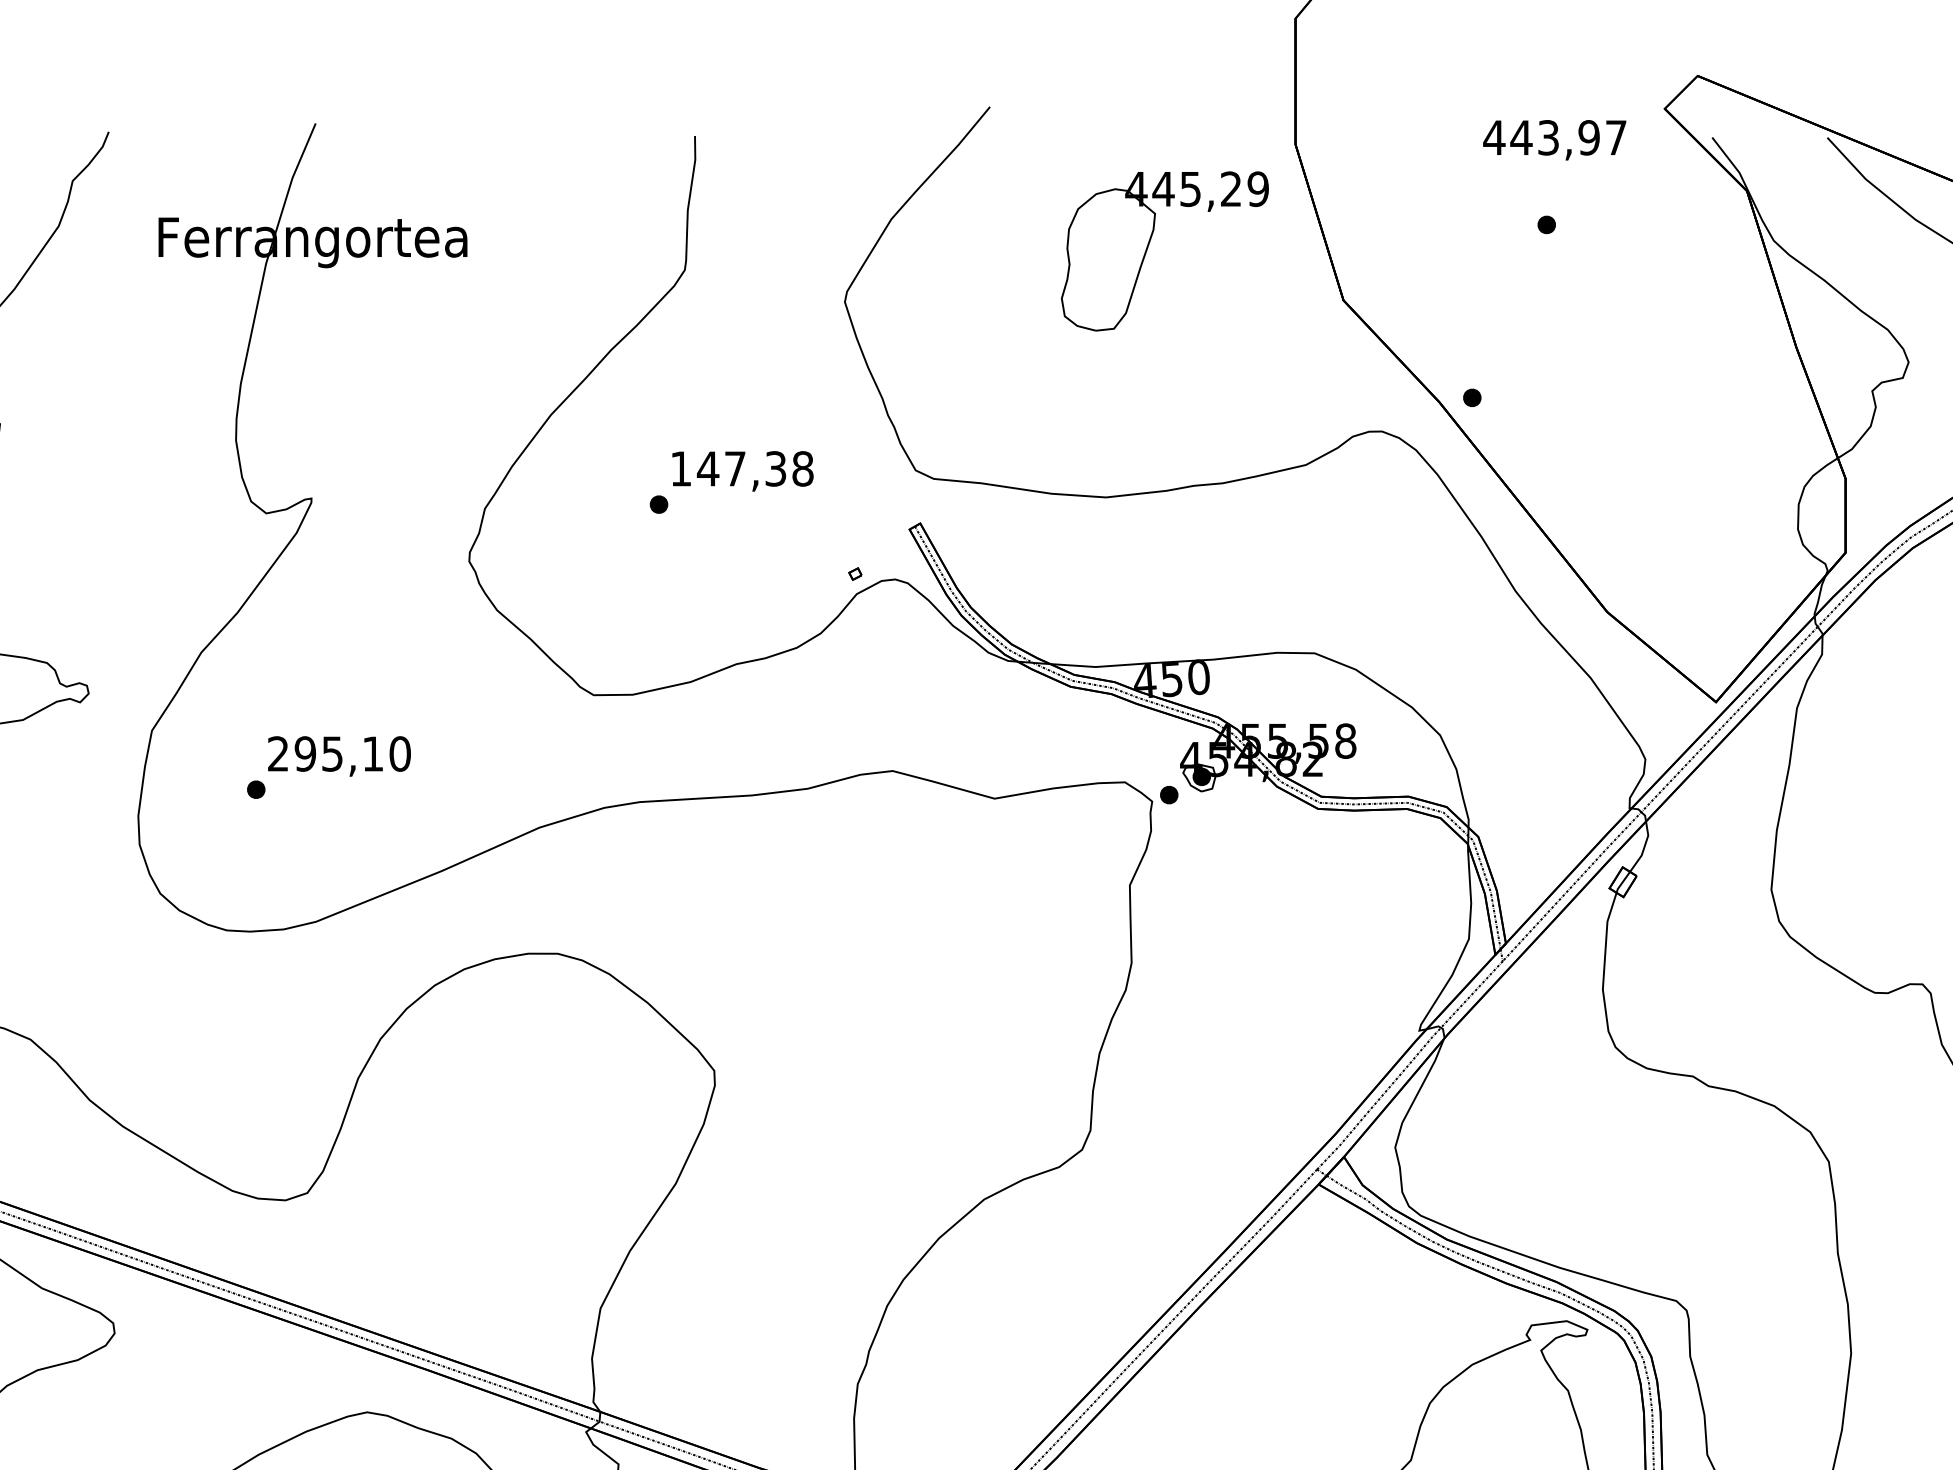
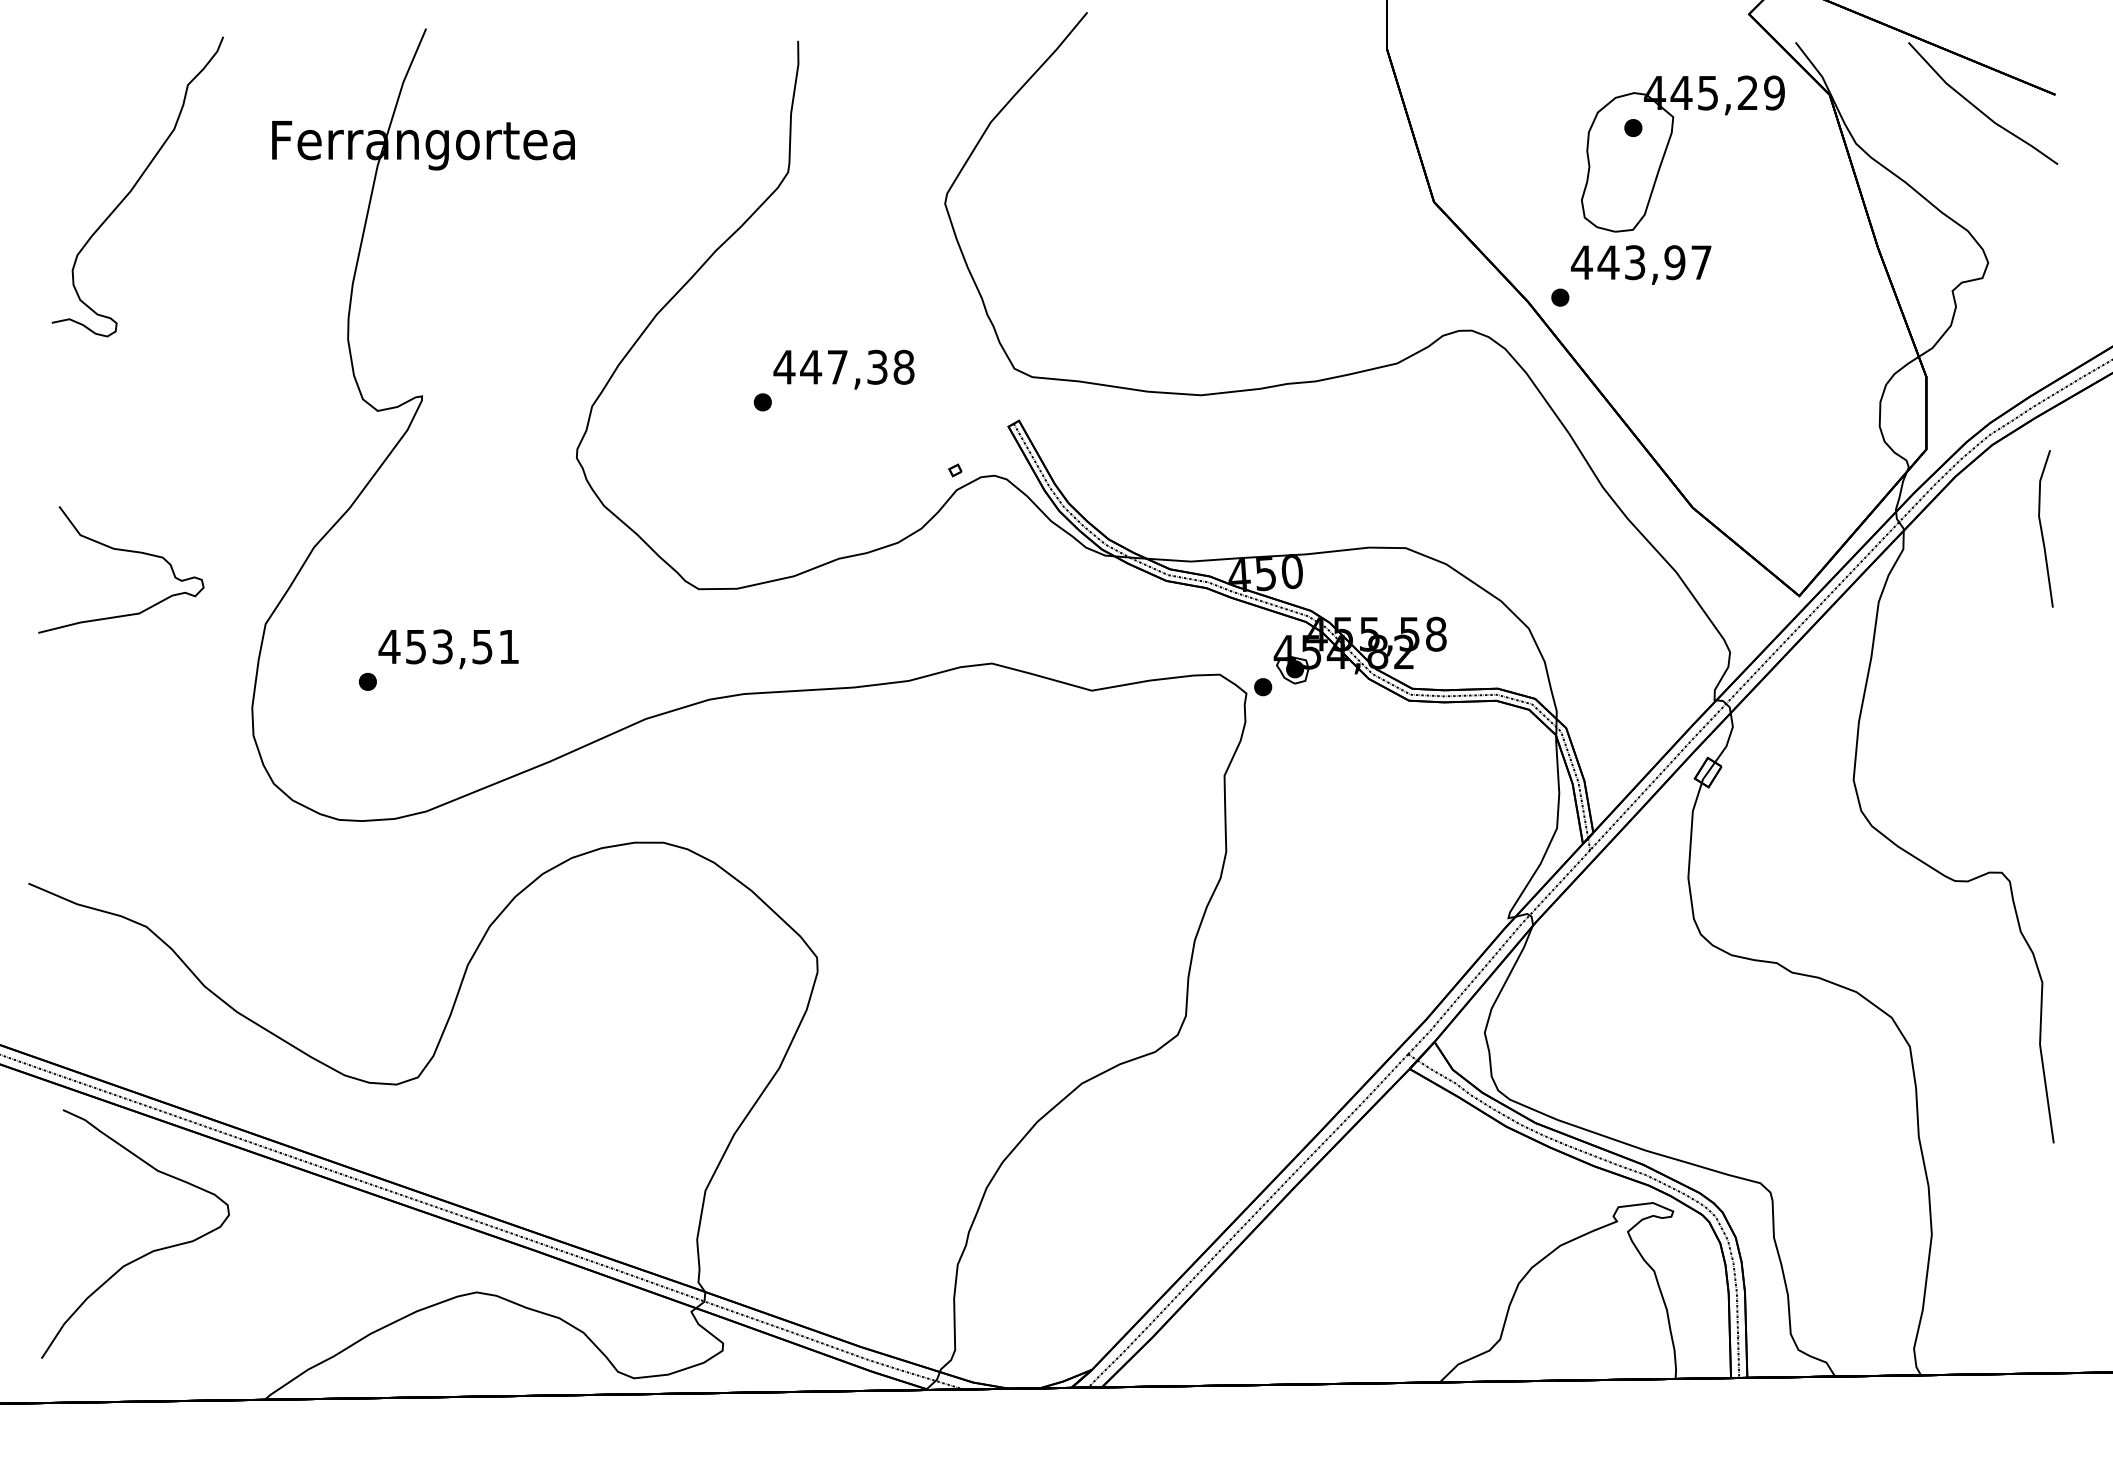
text: (1555, 139) -> (1641, 264), moved
part: (1149, 245) -> (1667, 148), moved
text: (681, 469) -> (784, 367), 147,38 -> 447,38
text: (338, 753) -> (448, 646), 295,10 -> 453,51

